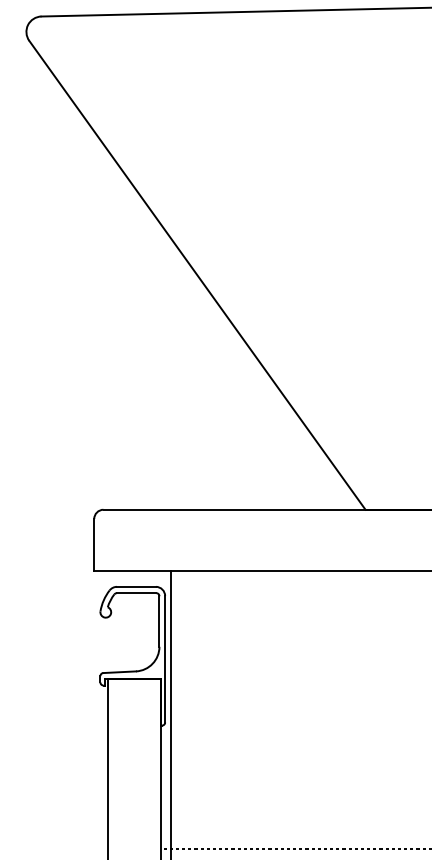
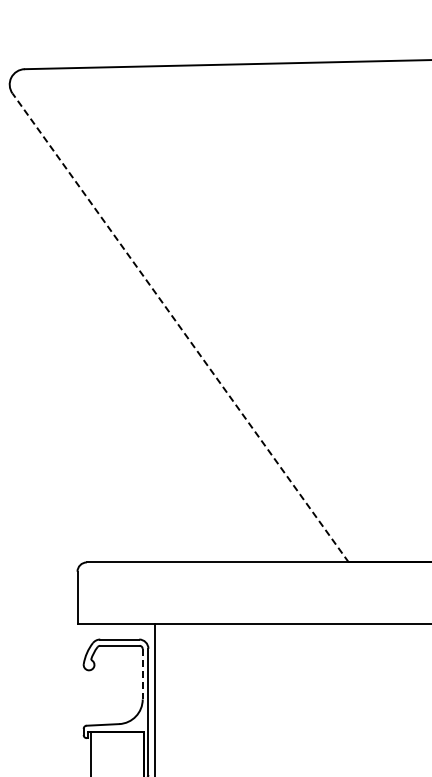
line: (197, 274) -> (180, 327), solid -> dashed
line: (159, 622) -> (142, 675), solid -> dashed

